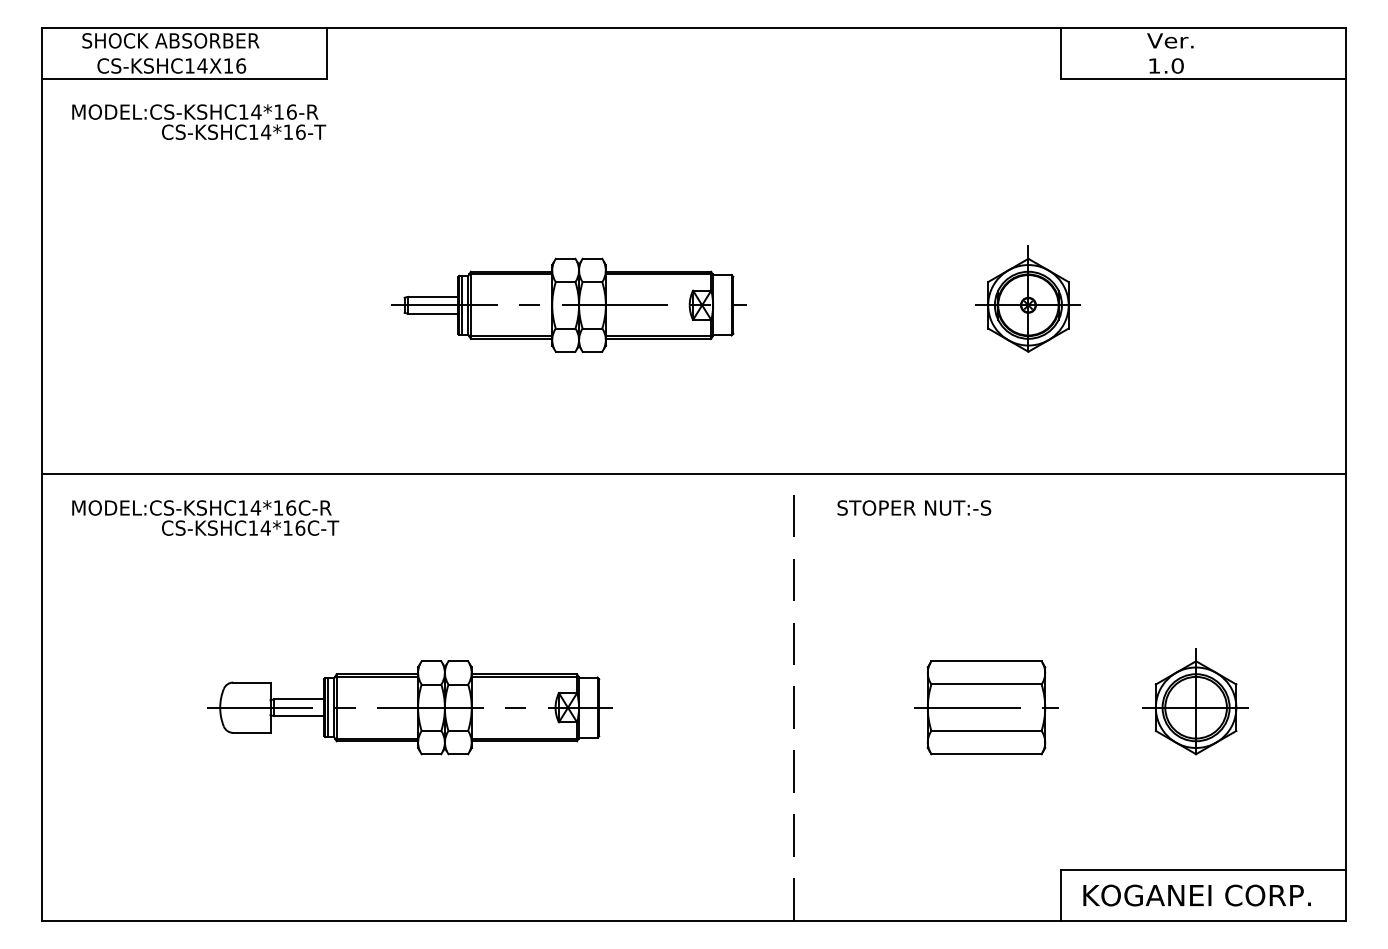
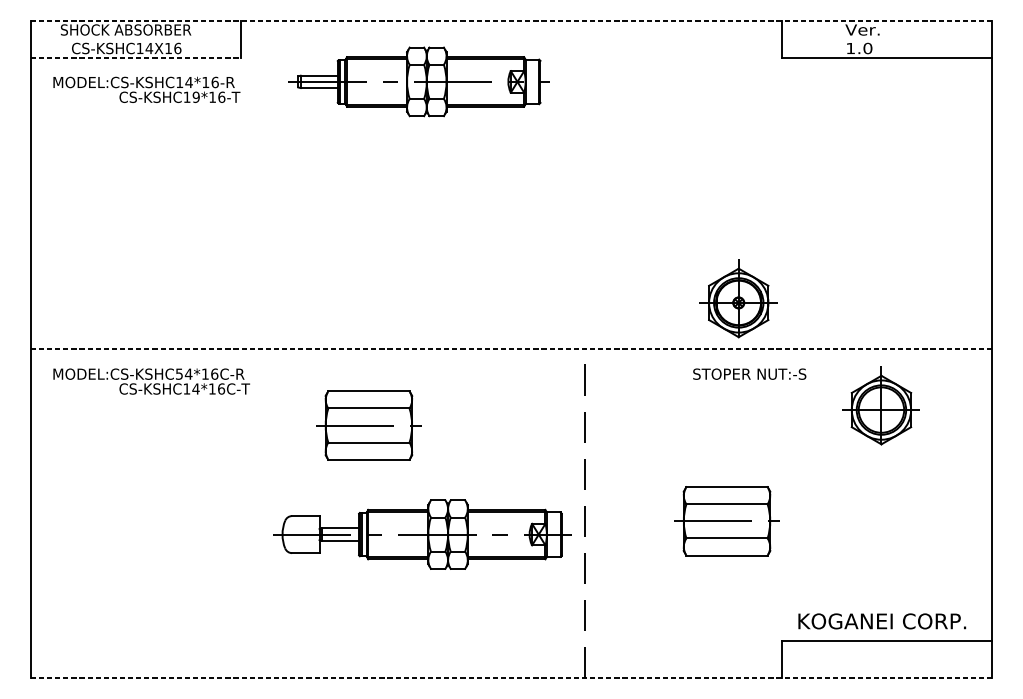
line: (694, 28) -> (511, 20), solid -> dashed
line: (184, 78) -> (136, 57), solid -> dashed
text: (266, 131) -> (196, 96), CS-KSHC14*16-T -> CS-KSHC19*16-T
part: (1027, 298) -> (738, 297), moved
part: (568, 304) -> (419, 81), moved
line: (694, 474) -> (511, 349), solid -> dashed
text: (242, 507) -> (178, 373), MODEL:CS-KSHC14*16C-R -> MODEL:CS-KSHC54*16C-R
text: (914, 507) -> (749, 373), moved
part: (500, 577) -> (368, 425), added
part: (1195, 701) -> (881, 405), moved
part: (409, 707) -> (421, 534), moved
text: (1196, 895) -> (881, 621), moved
line: (694, 920) -> (511, 678), solid -> dashed

